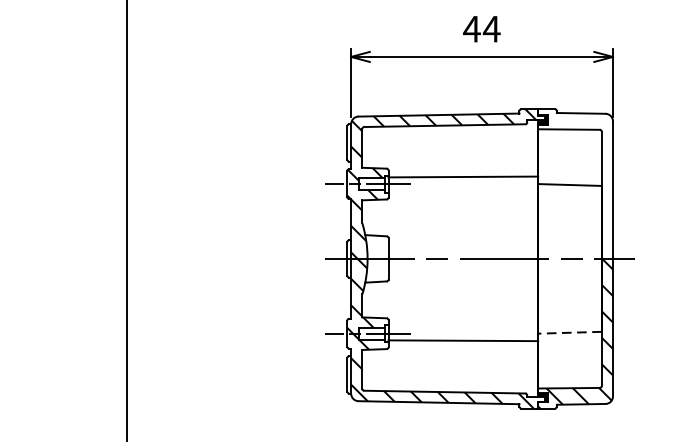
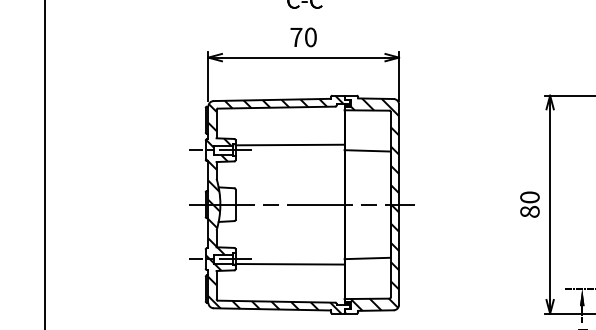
text: (481, 29) -> (303, 37), 44 -> 70
hatch: (580, 185) -> (375, 151), added
line: (569, 332) -> (367, 258), dashed -> solid

